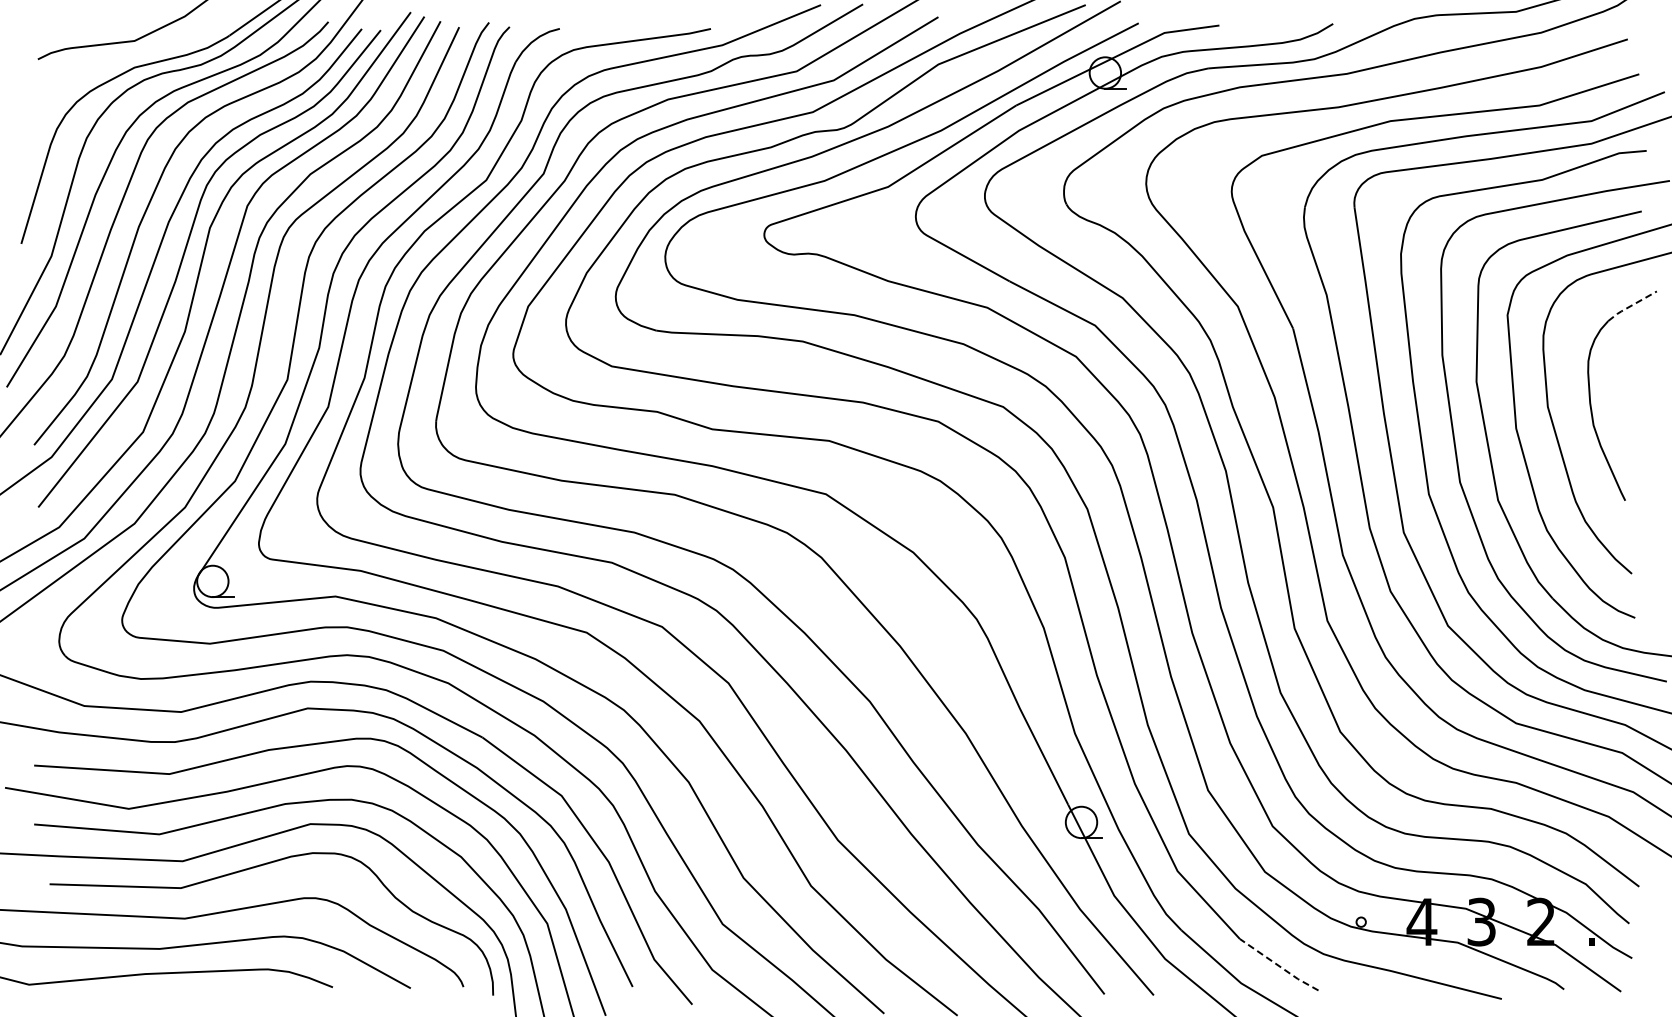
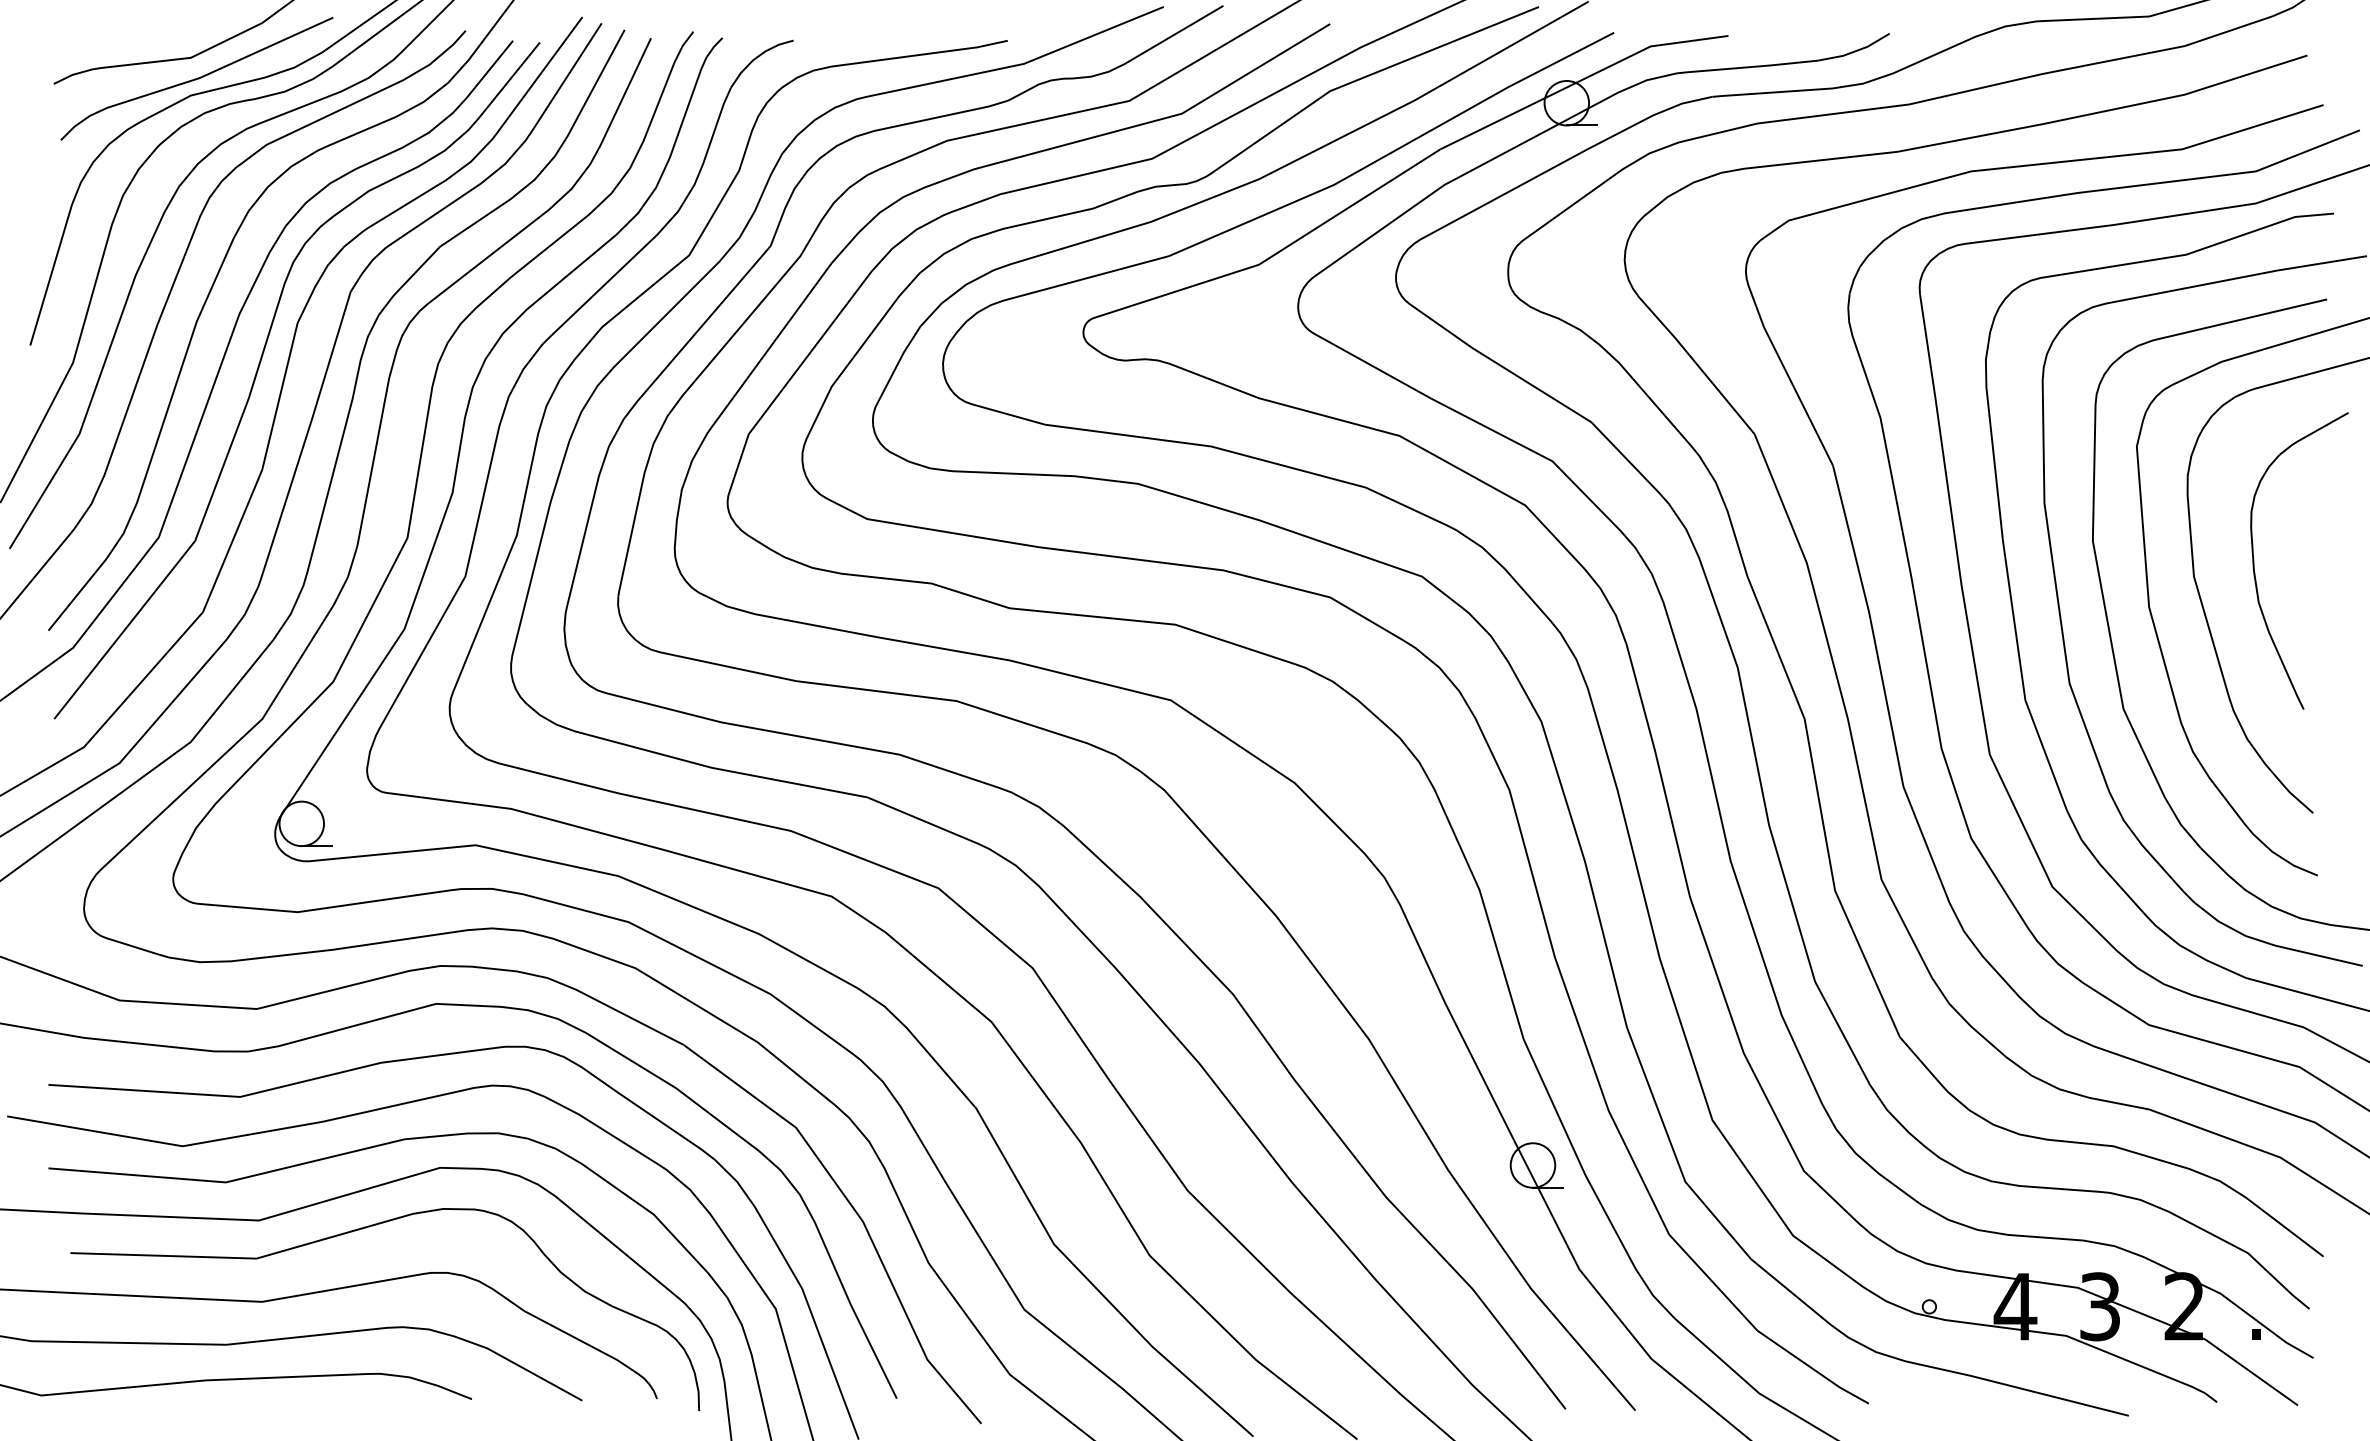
curve: (138, 55) -> (196, 78), added
line: (1630, 306) -> (2311, 434), dashed -> solid
line: (1279, 966) -> (1813, 1369), dashed -> solid

